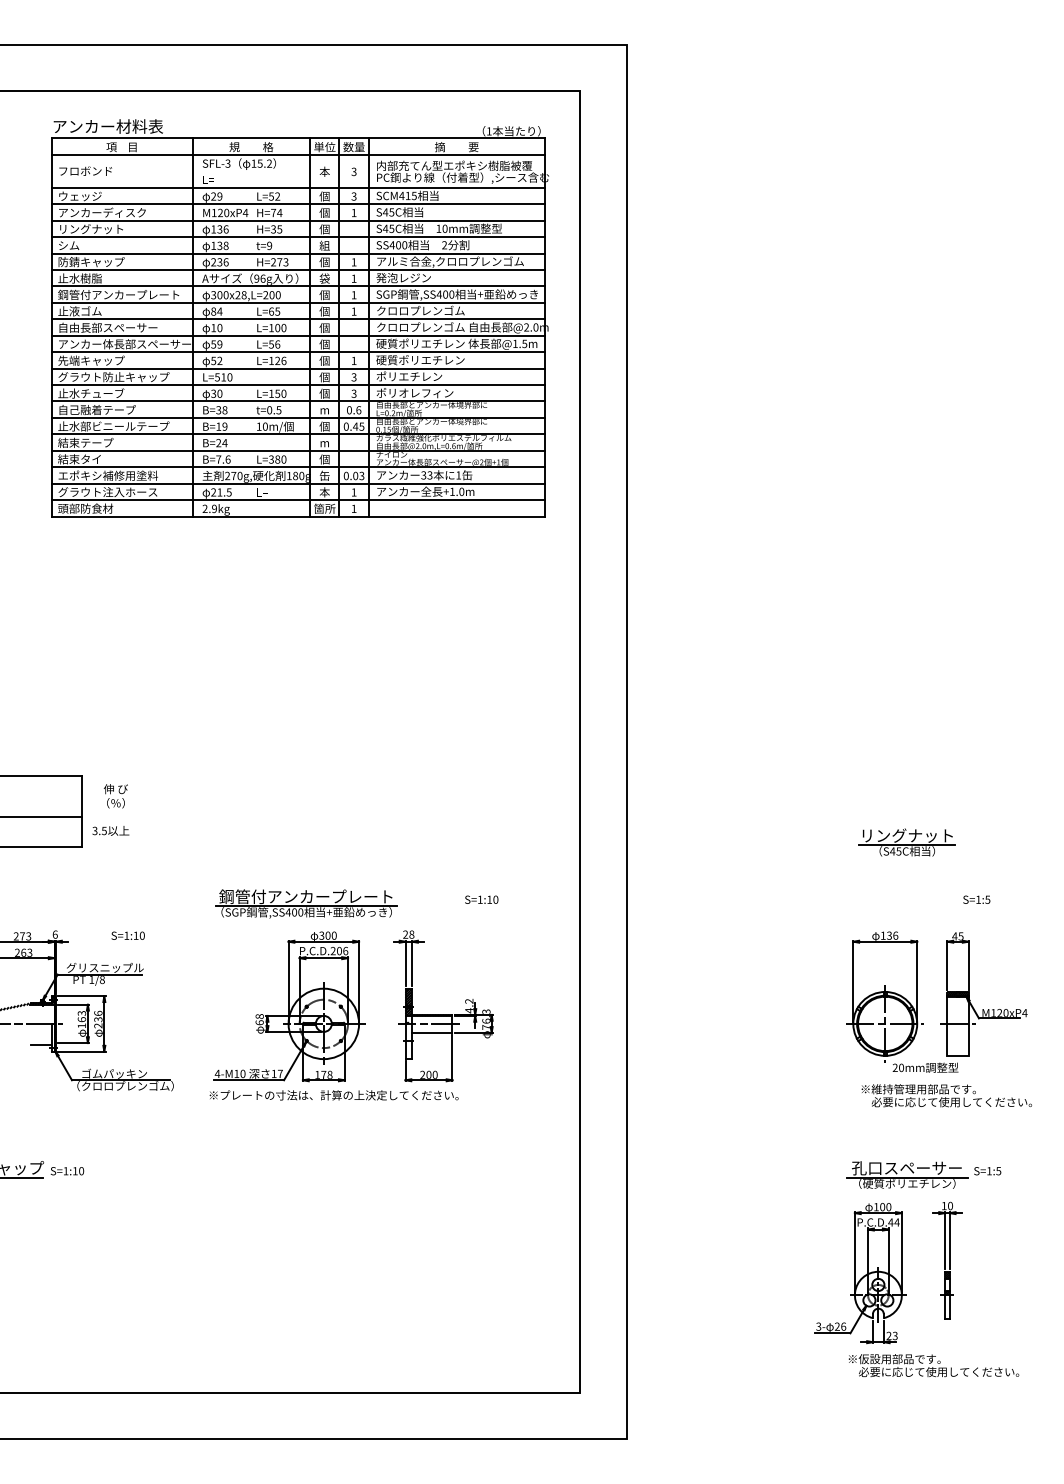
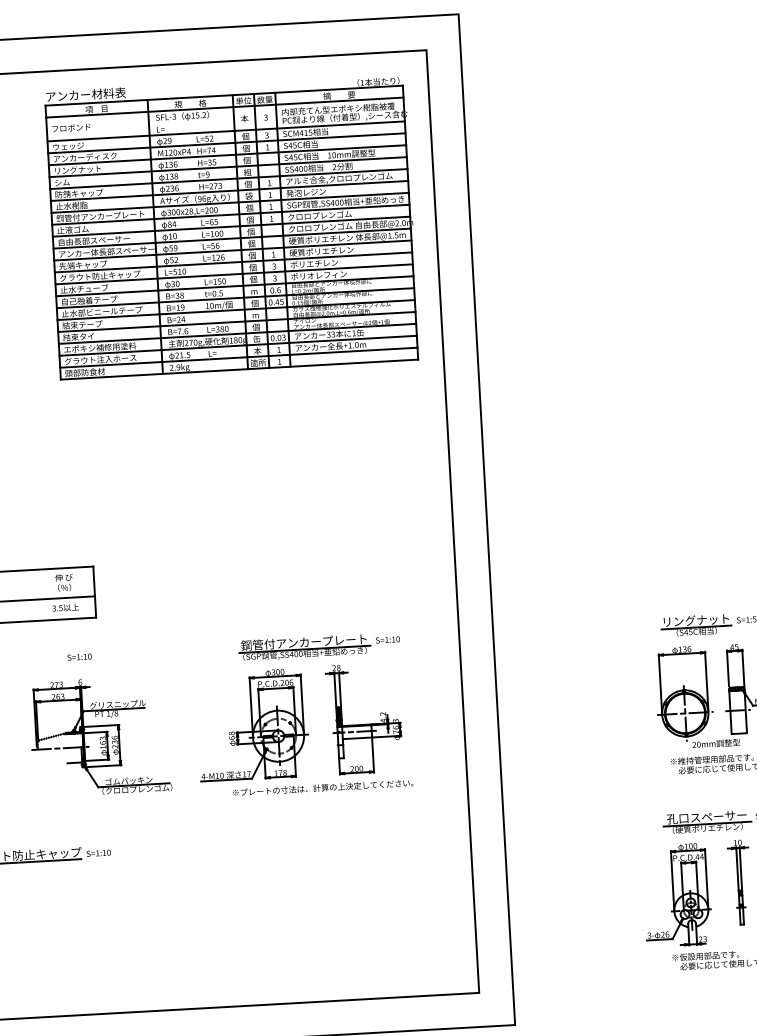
text: (115, 796) -> (64, 582), moved
text: (110, 830) -> (65, 607), moved
part: (906, 842) -> (695, 625), moved
part: (306, 903) -> (304, 647), moved
text: (127, 935) -> (79, 656), moved
text: (333, 1095) -> (322, 787), moved

